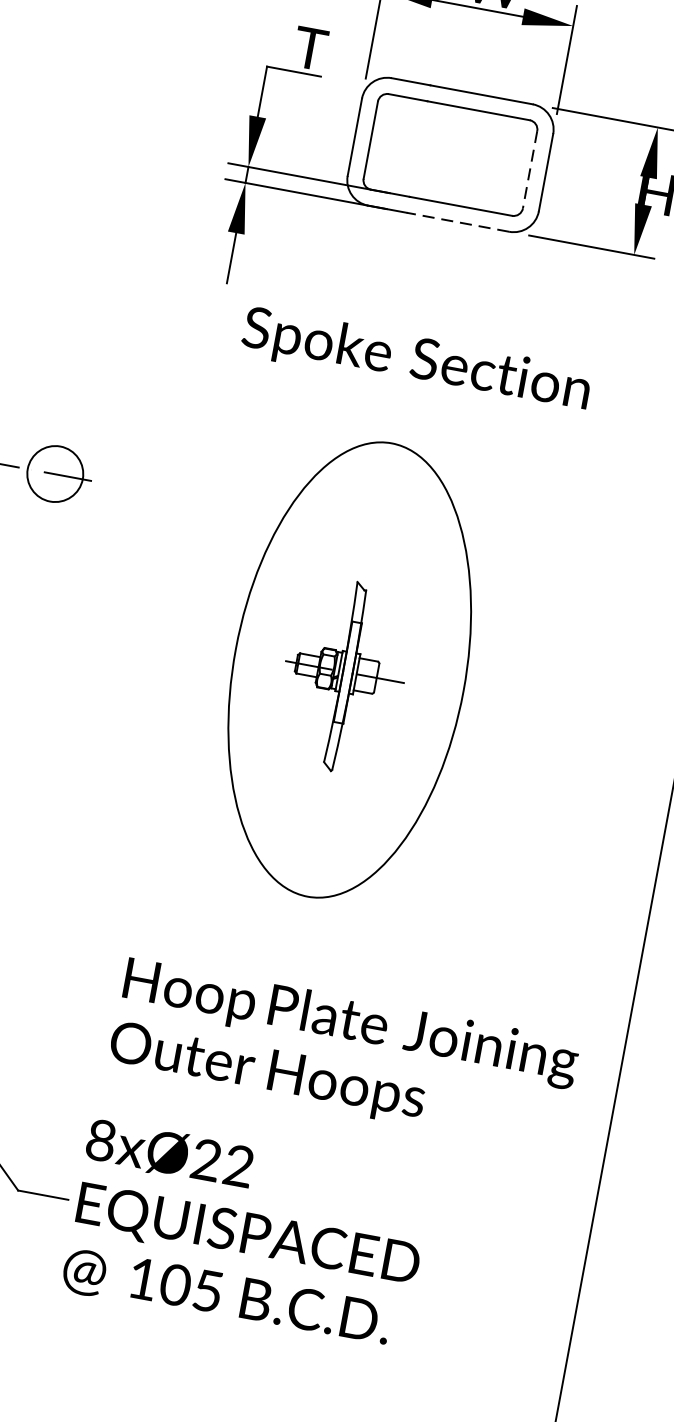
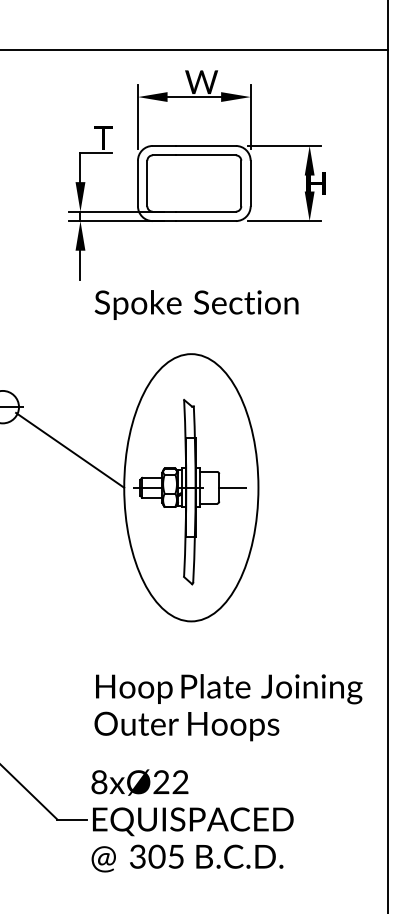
line: (530, 169) -> (241, 183), dashed -> solid
line: (457, 222) -> (205, 221), dashed -> solid
line: (156, 567) -> (70, 449), added
part: (345, 675) -> (189, 491), size x1.67
text: (142, 1278) -> (137, 856), 105 -> 305

